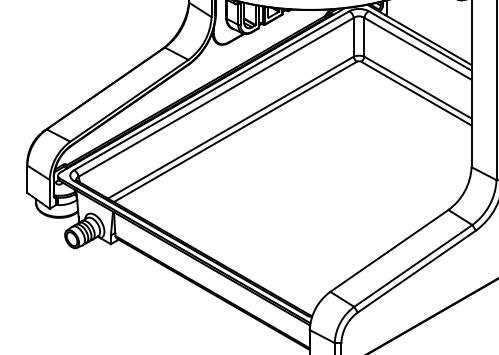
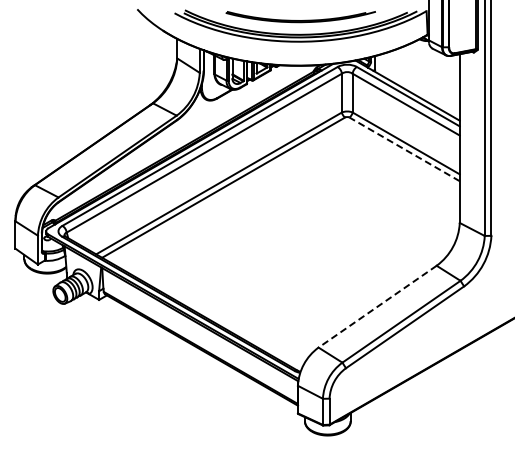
line: (416, 93) -> (404, 149), solid -> dashed
line: (389, 250) -> (377, 306), solid -> dashed

